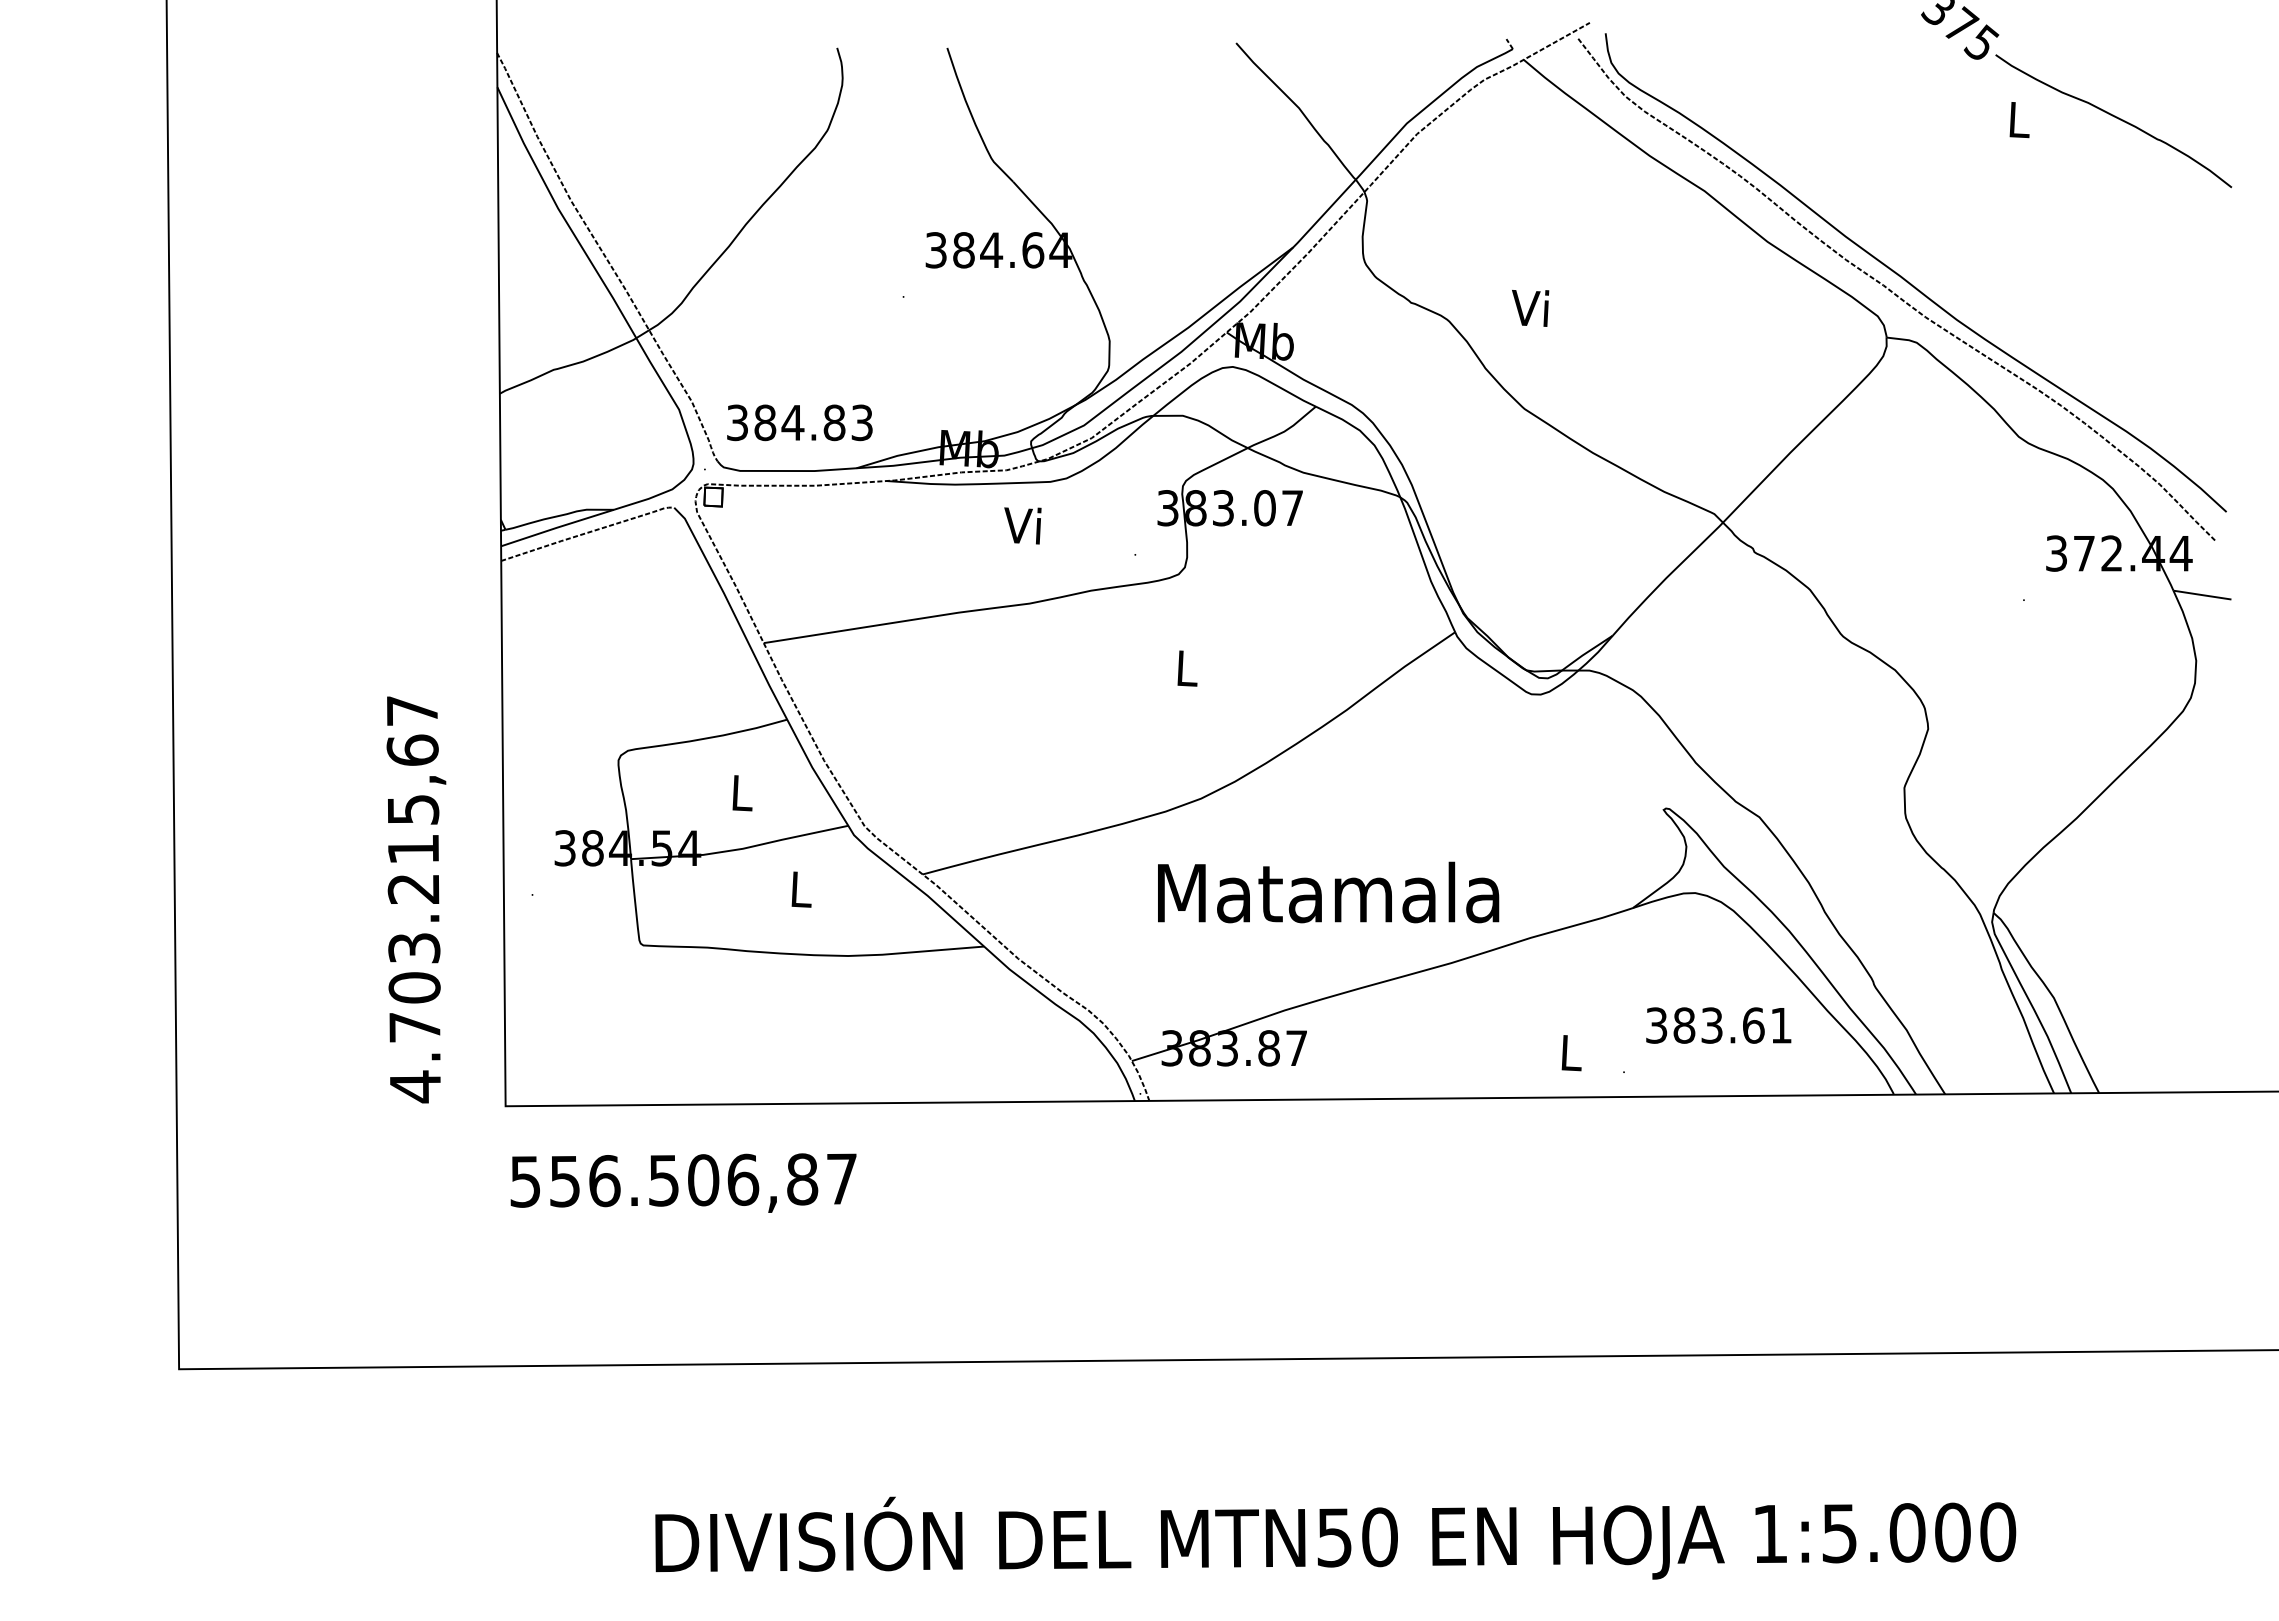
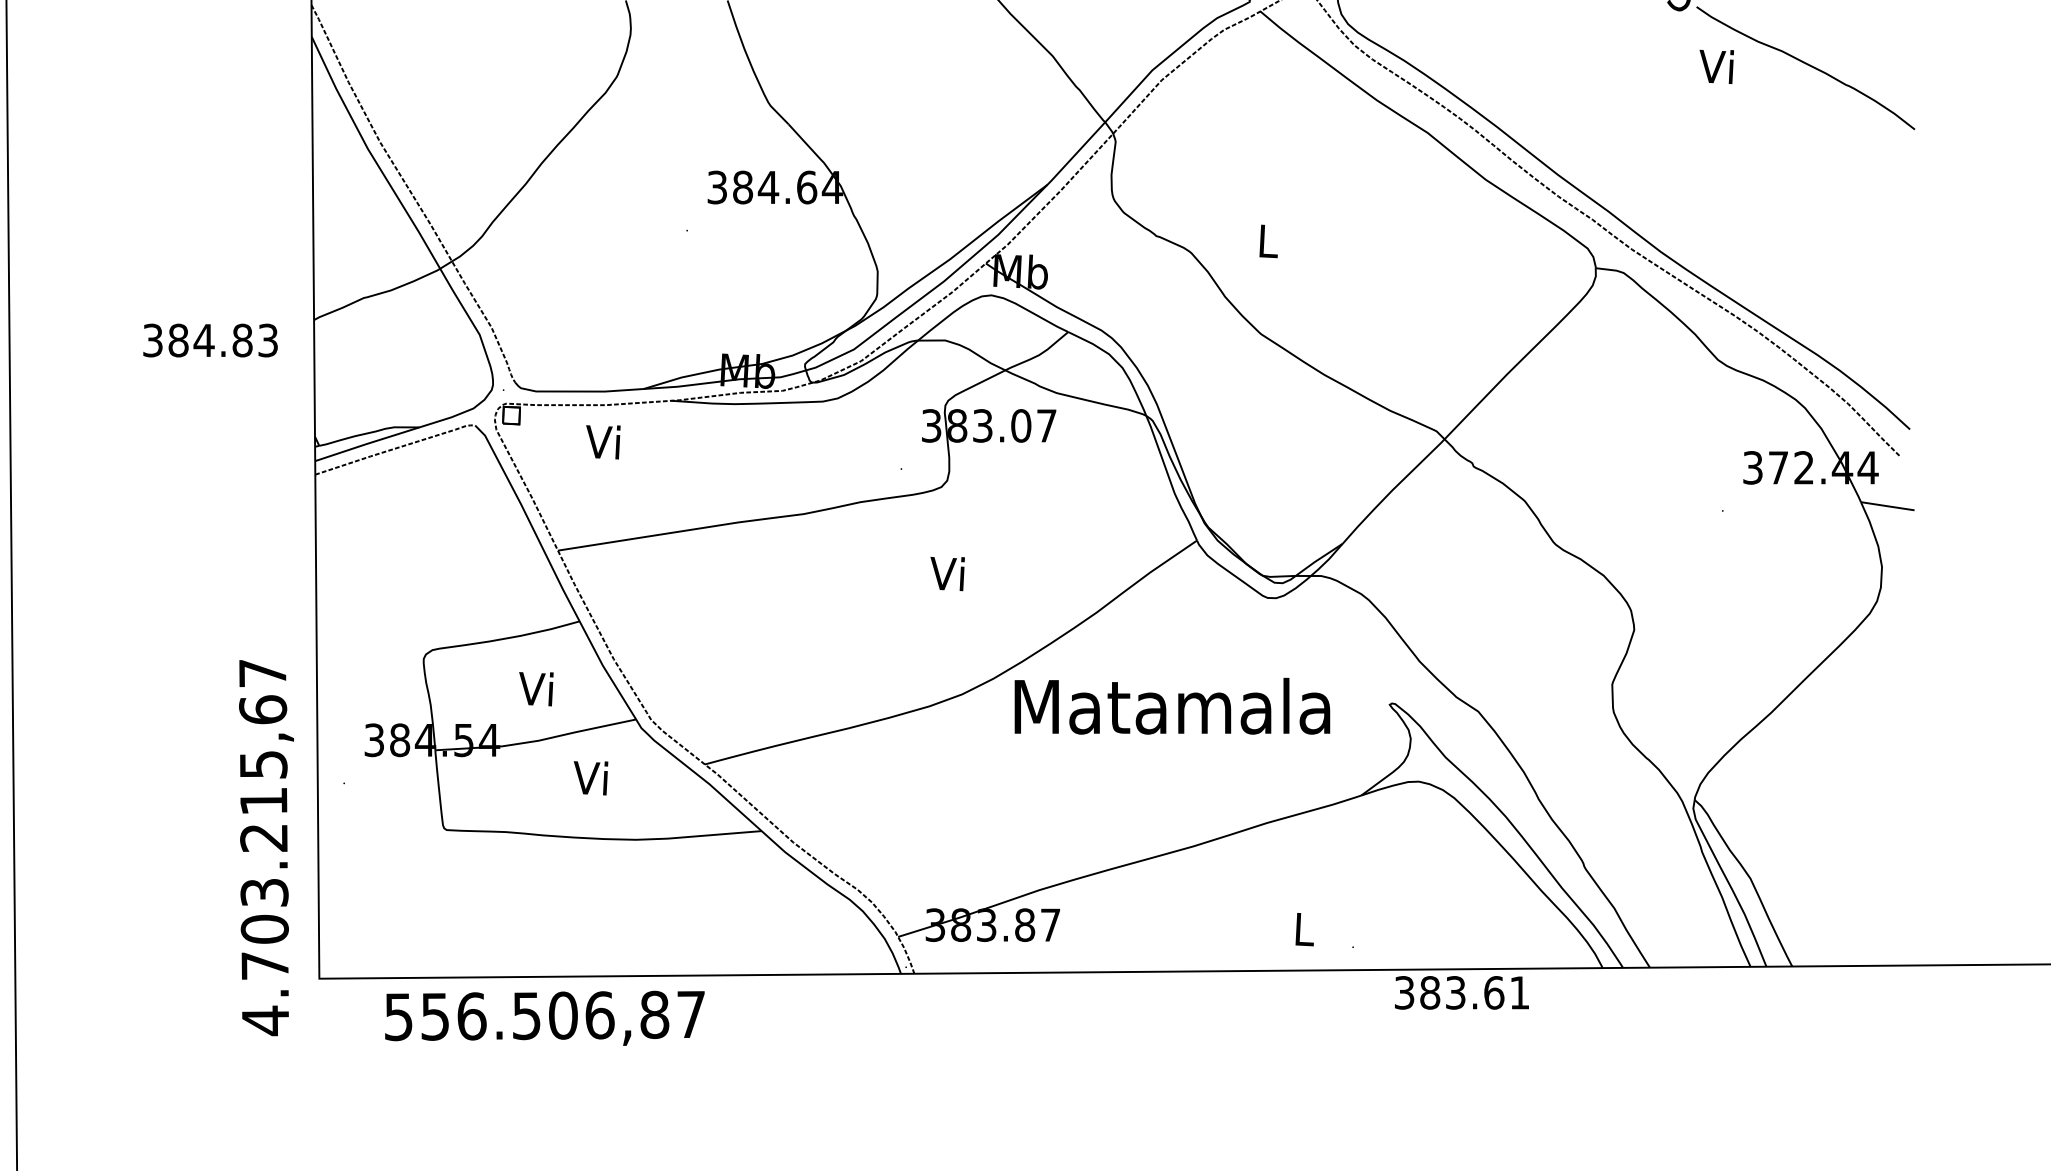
text: (2017, 119) -> (1716, 66), L -> Vi
text: (1530, 307) -> (1266, 240), Vi -> L
text: (799, 422) -> (210, 340), moved
text: (1022, 525) -> (603, 441), moved
text: (1184, 667) -> (946, 573), L -> Vi
text: (740, 792) -> (536, 688), L -> Vi
text: (799, 889) -> (591, 778), L -> Vi
text: (1328, 892) -> (1172, 706), moved
text: (416, 899) -> (266, 847), moved
text: (1718, 1025) -> (1461, 992), moved
text: (683, 1182) -> (544, 1017), moved

